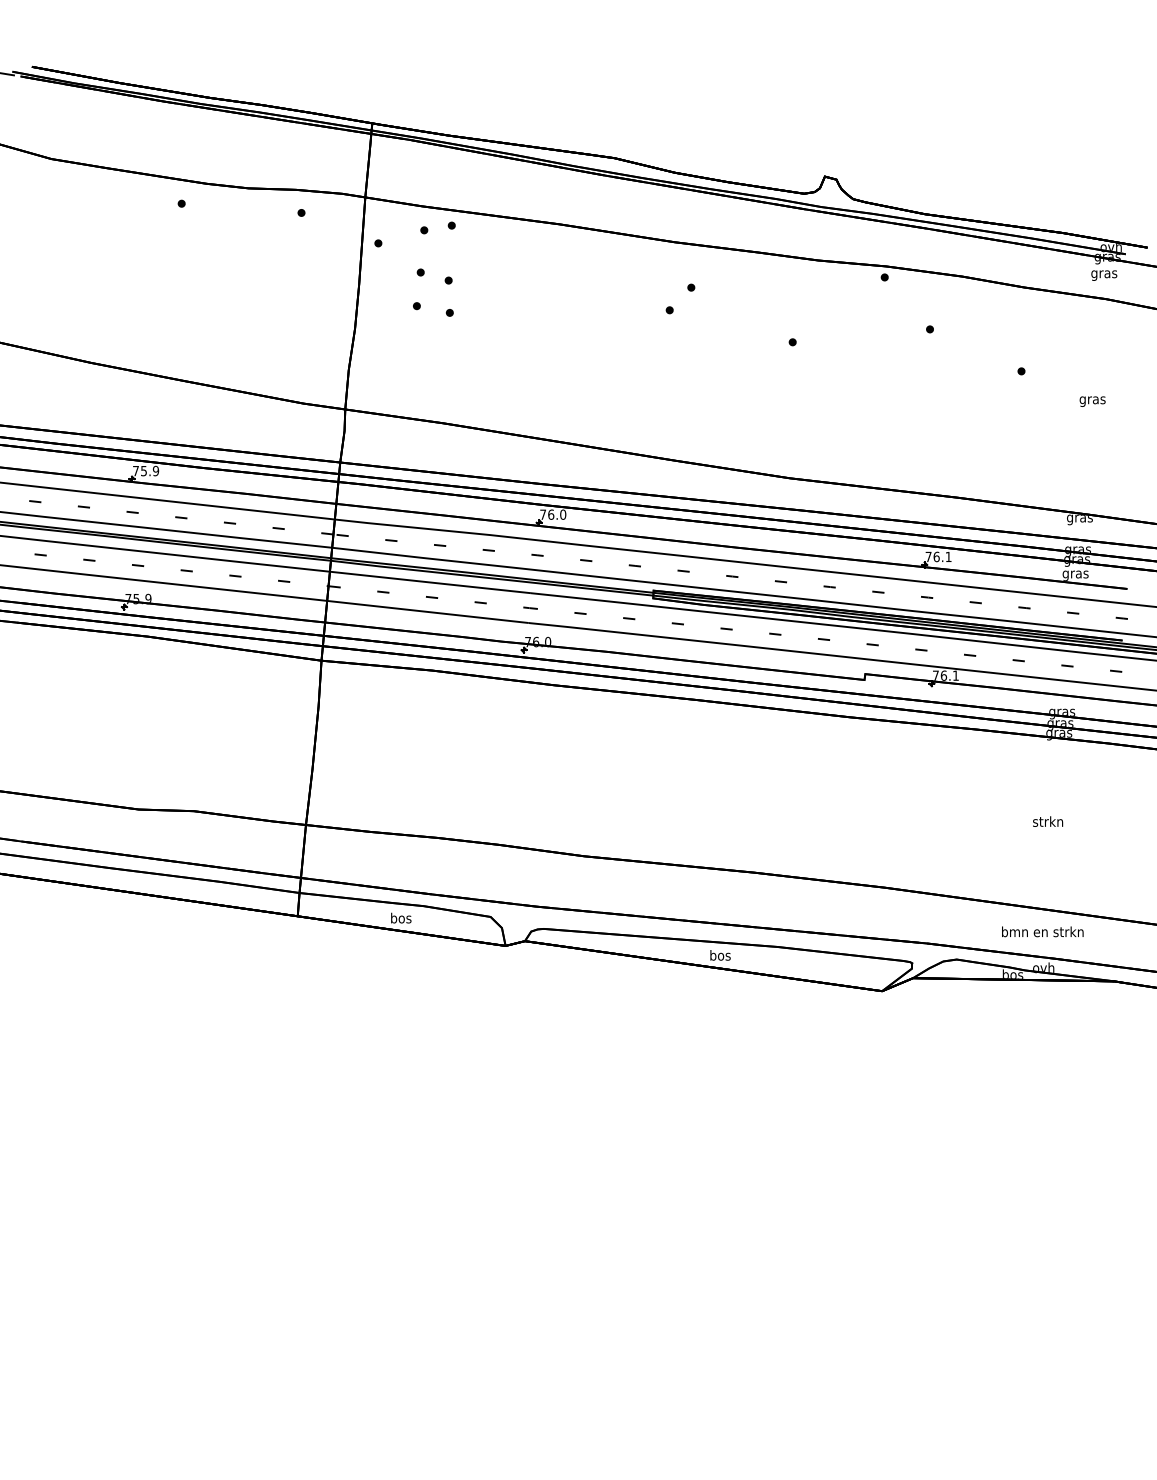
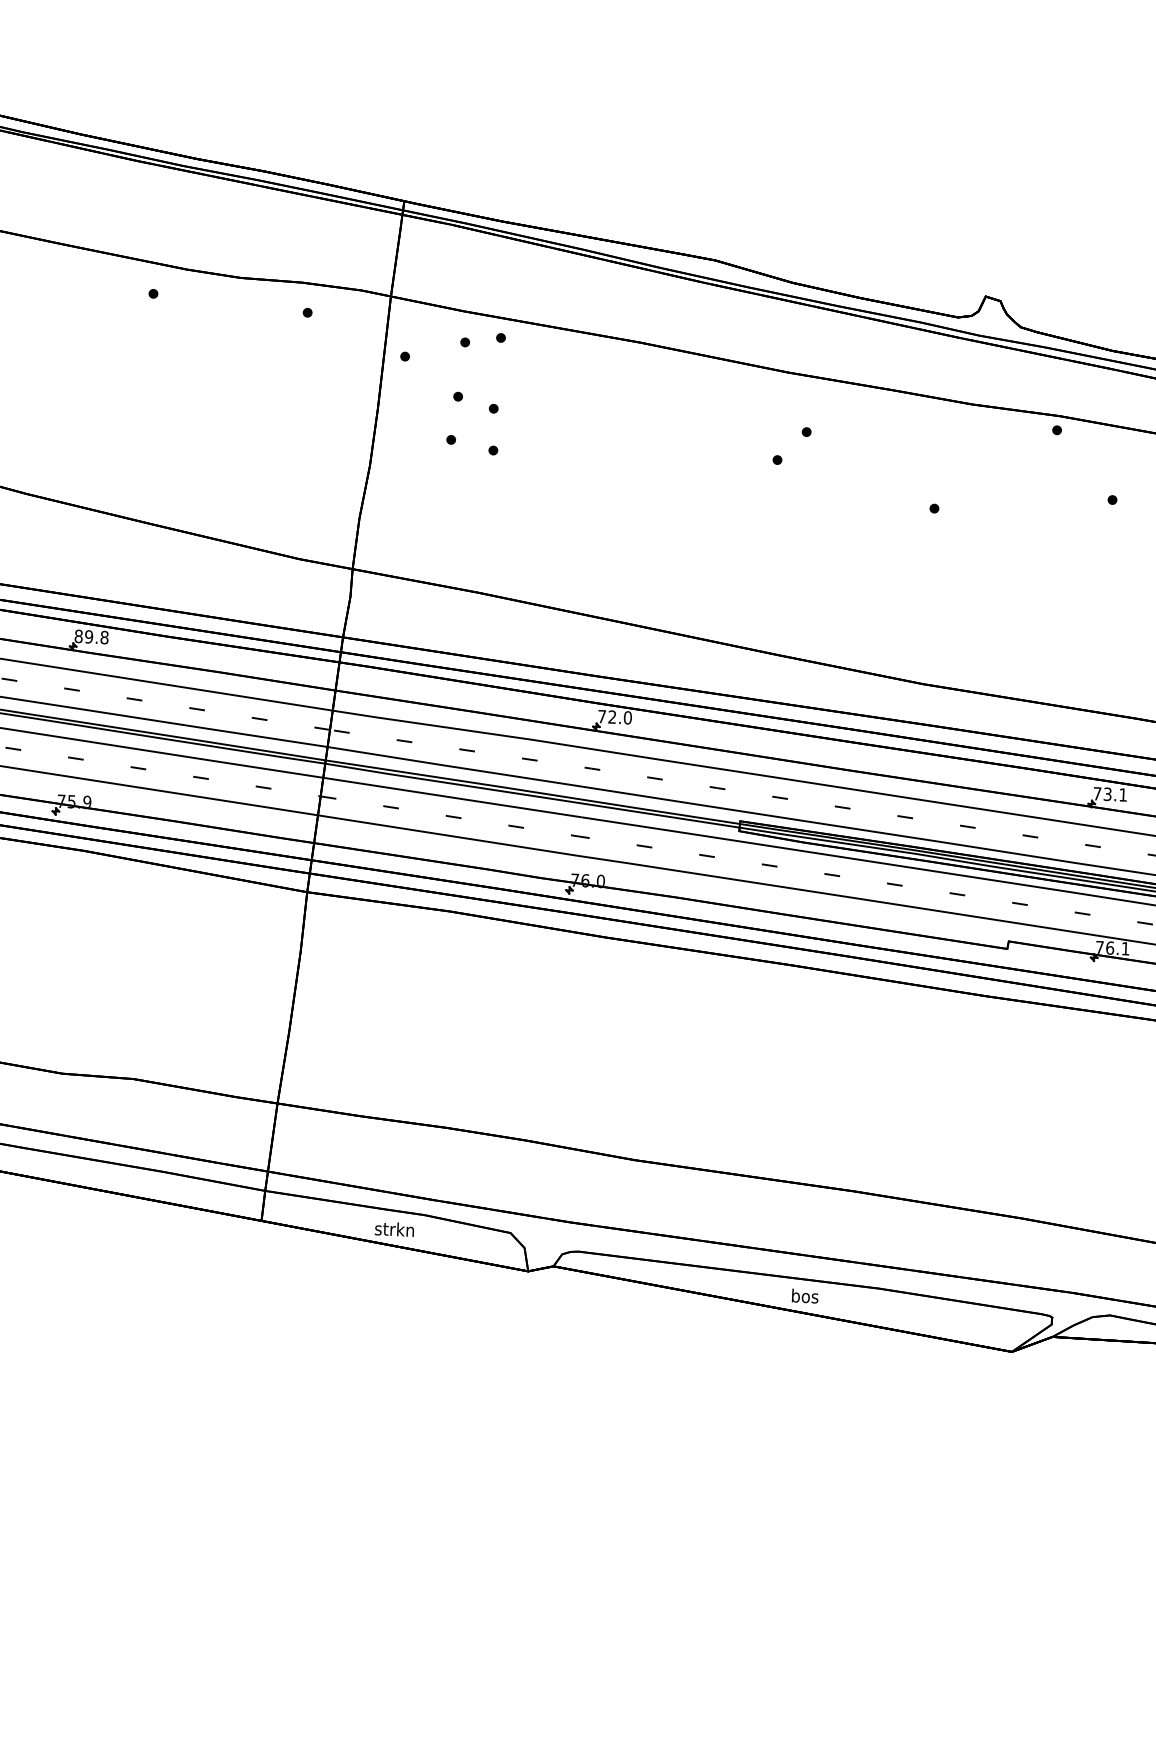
text: (146, 470) -> (92, 636), 75.9 -> 89.8
text: (551, 514) -> (612, 716), 76.0 -> 72.0
text: (936, 556) -> (1107, 793), 76.1 -> 73.1
text: (400, 917) -> (394, 1228), bos -> strkn

